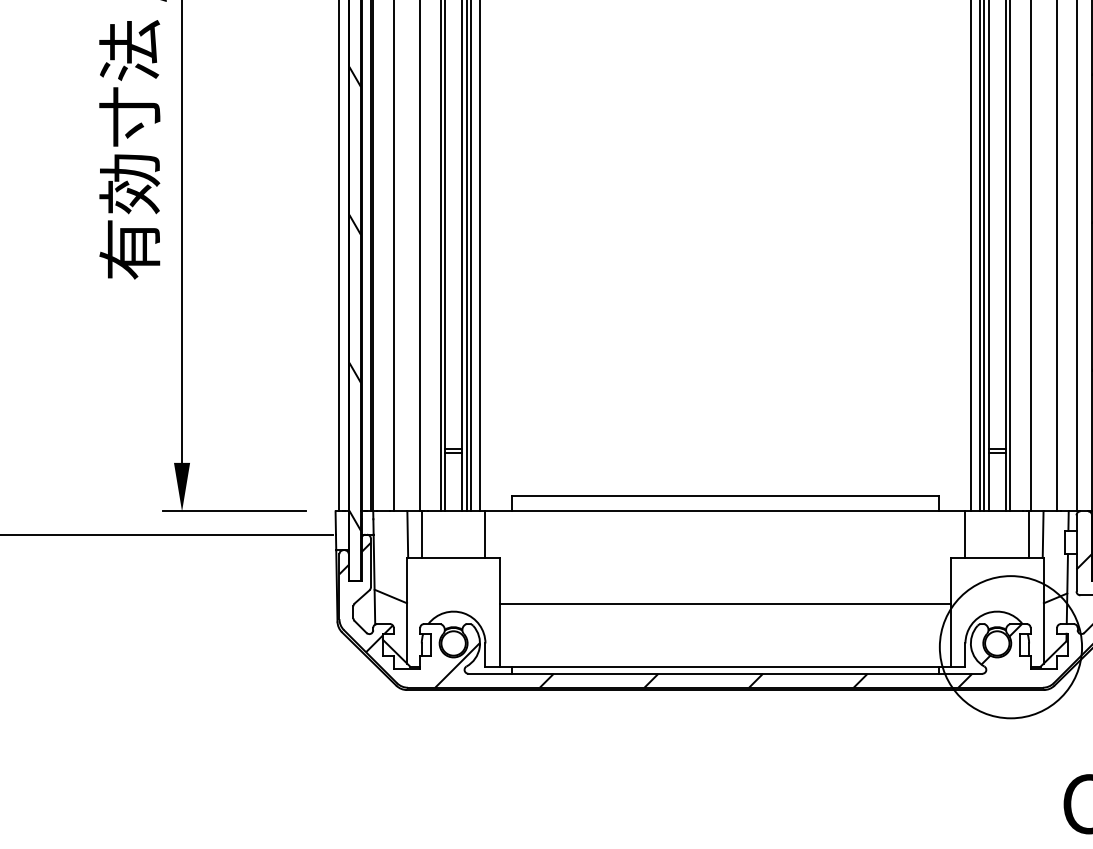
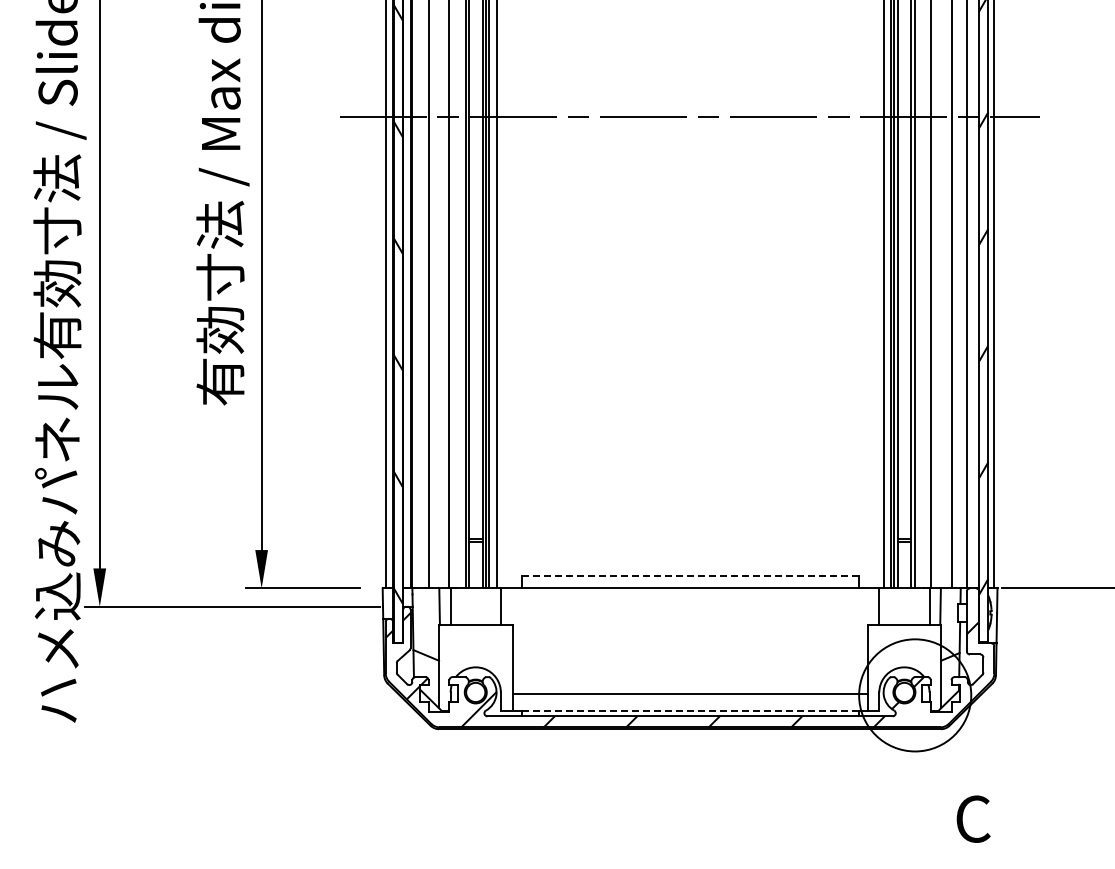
line: (724, 496) -> (689, 576), solid -> dashed
line: (724, 604) -> (689, 693), moved
line: (725, 666) -> (690, 710), solid -> dashed

